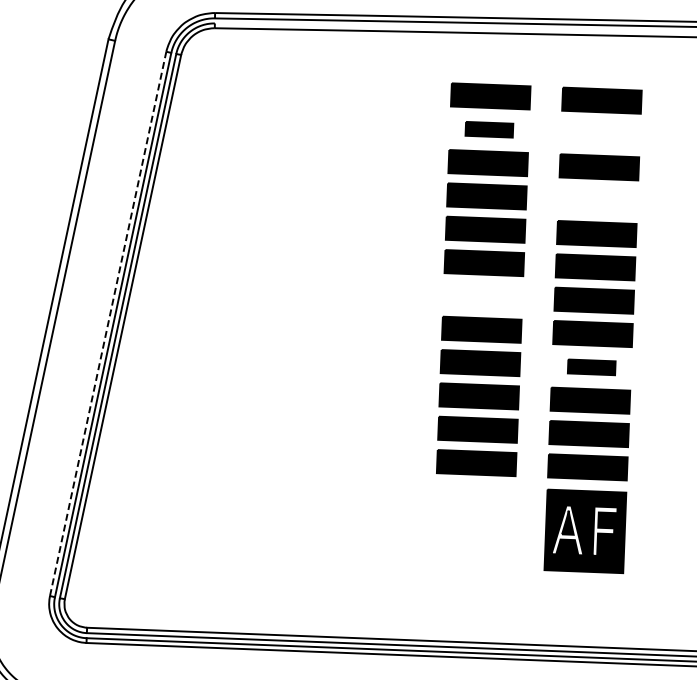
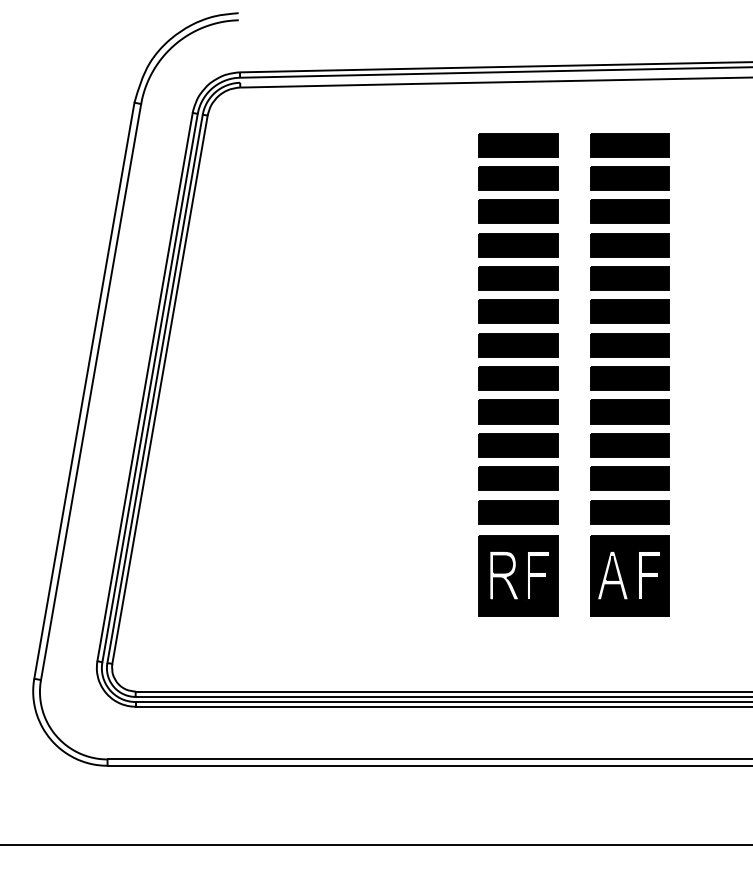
part: (489, 129) -> (518, 178), size x1.67
part: (600, 134) -> (629, 178), added
part: (597, 200) -> (629, 245), added
part: (482, 296) -> (518, 345), added
line: (108, 323) -> (145, 386), dashed -> solid
part: (591, 366) -> (629, 411), size x1.67
part: (474, 526) -> (518, 575), added

